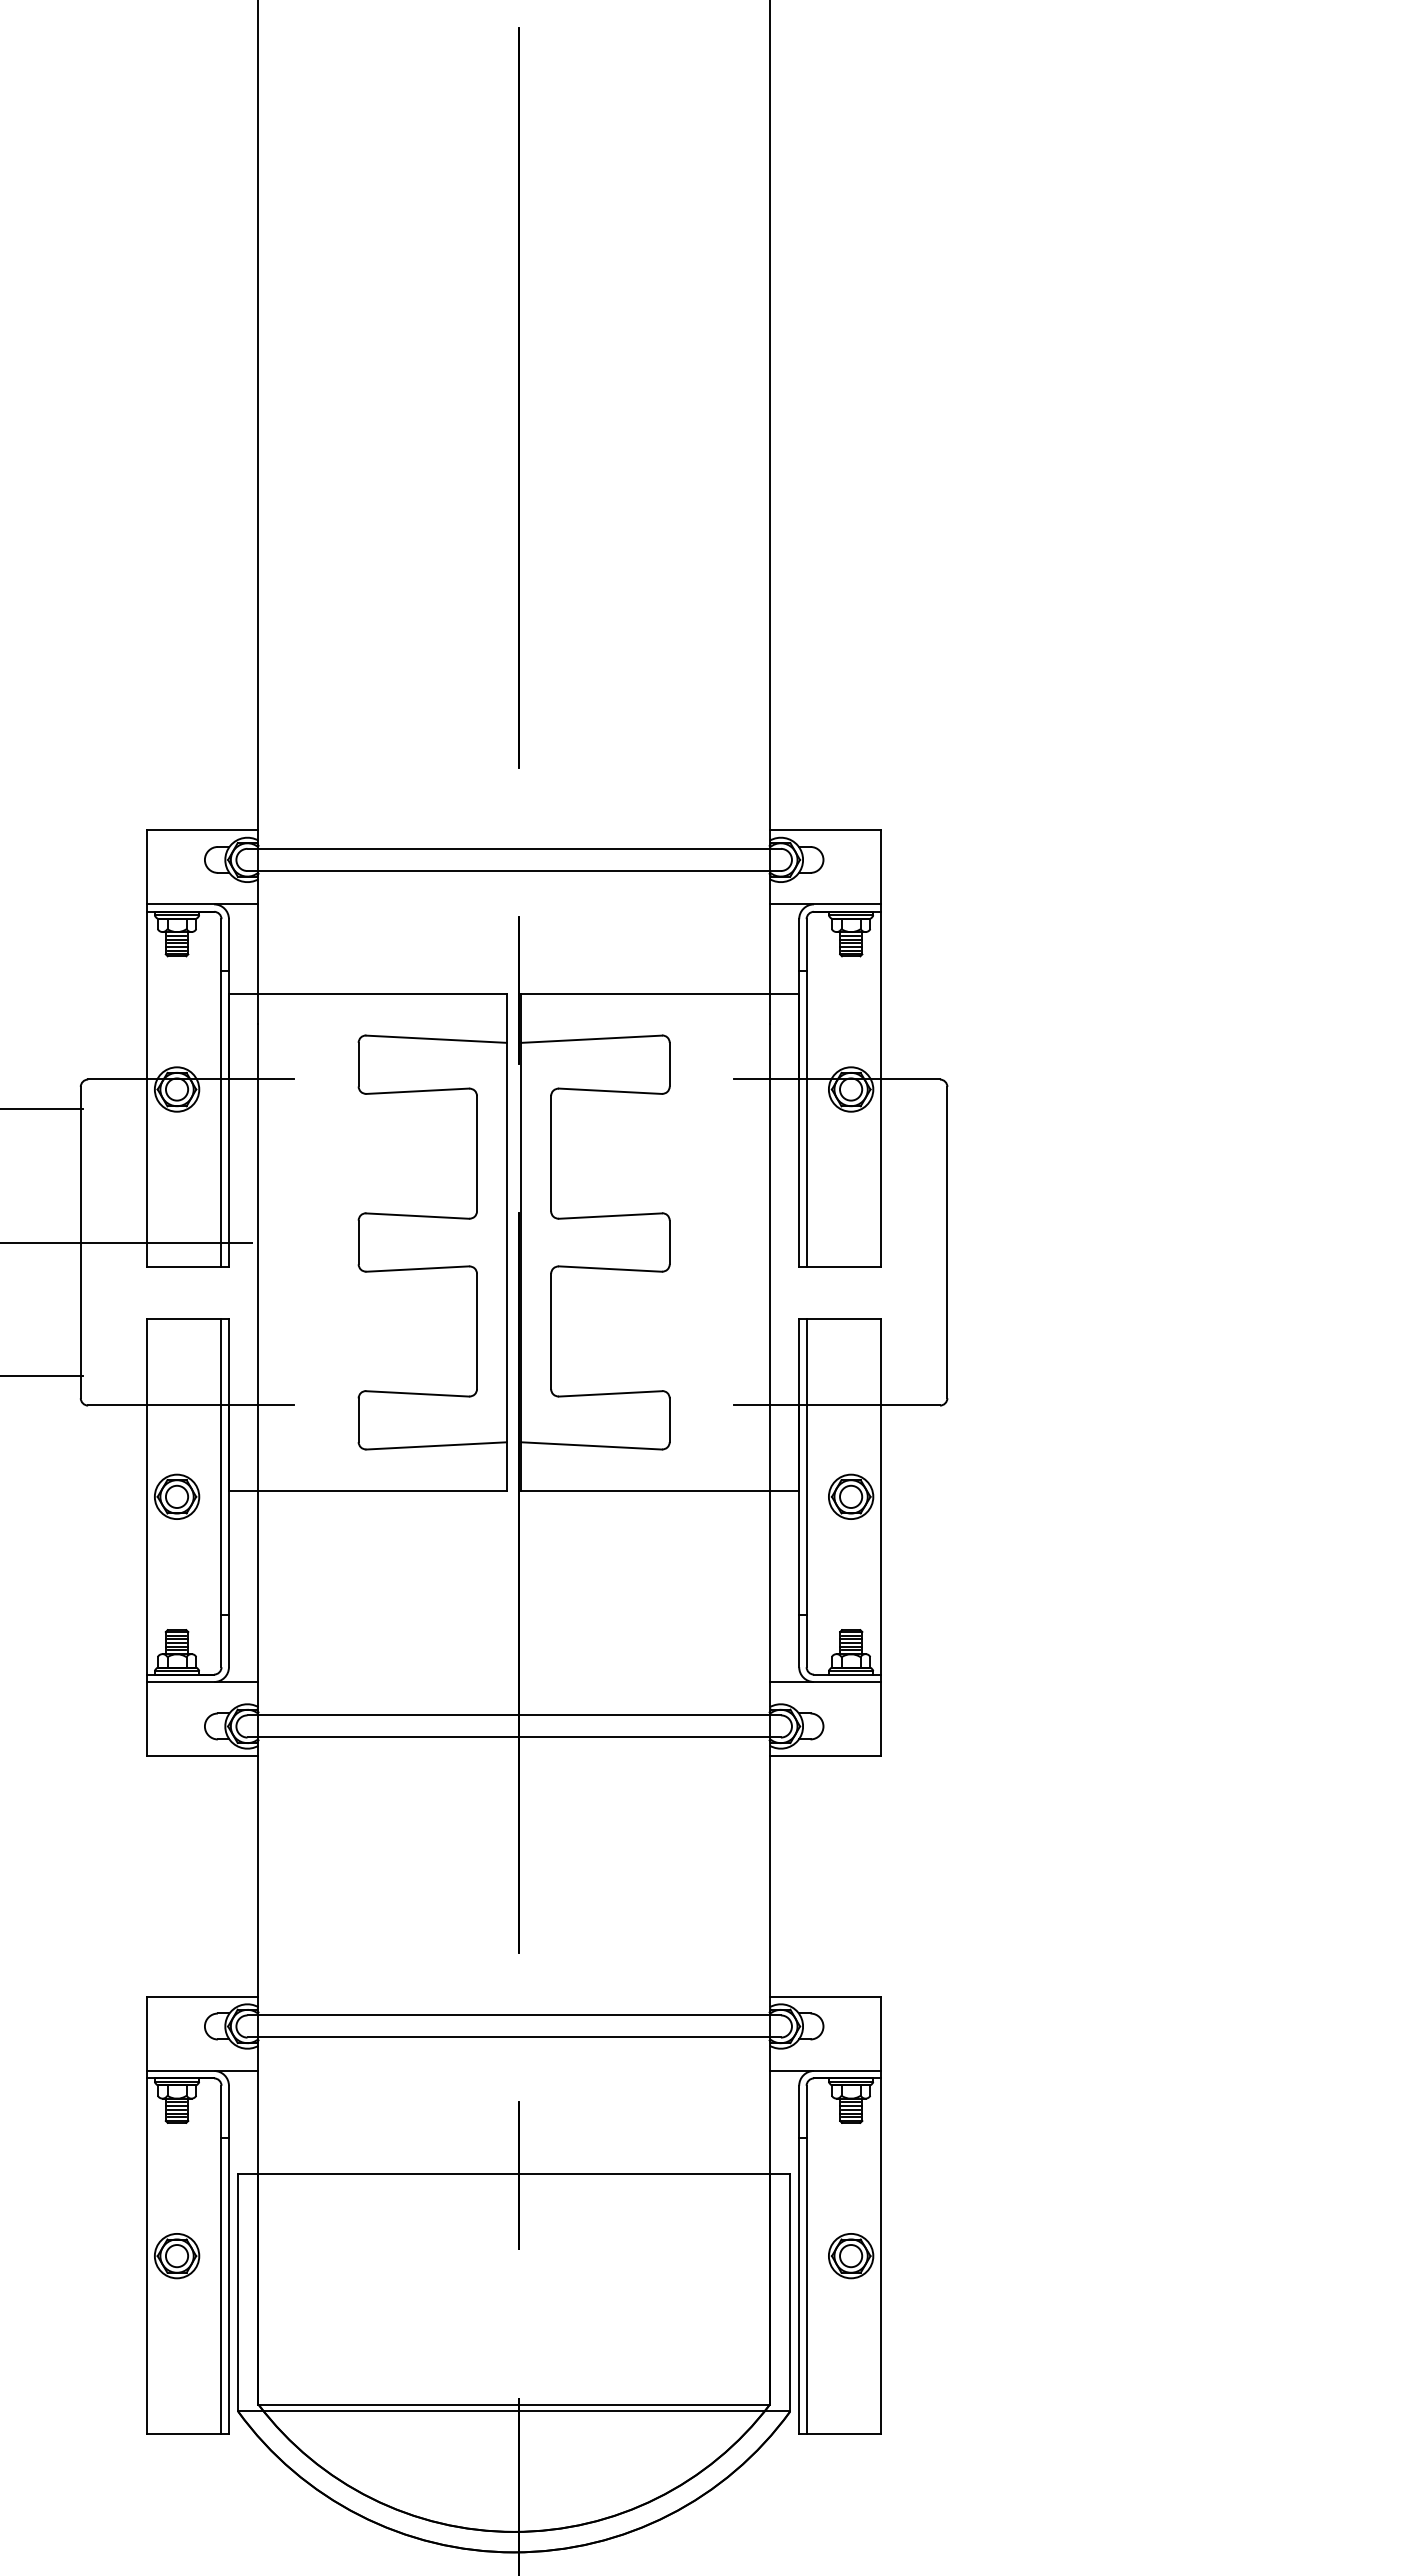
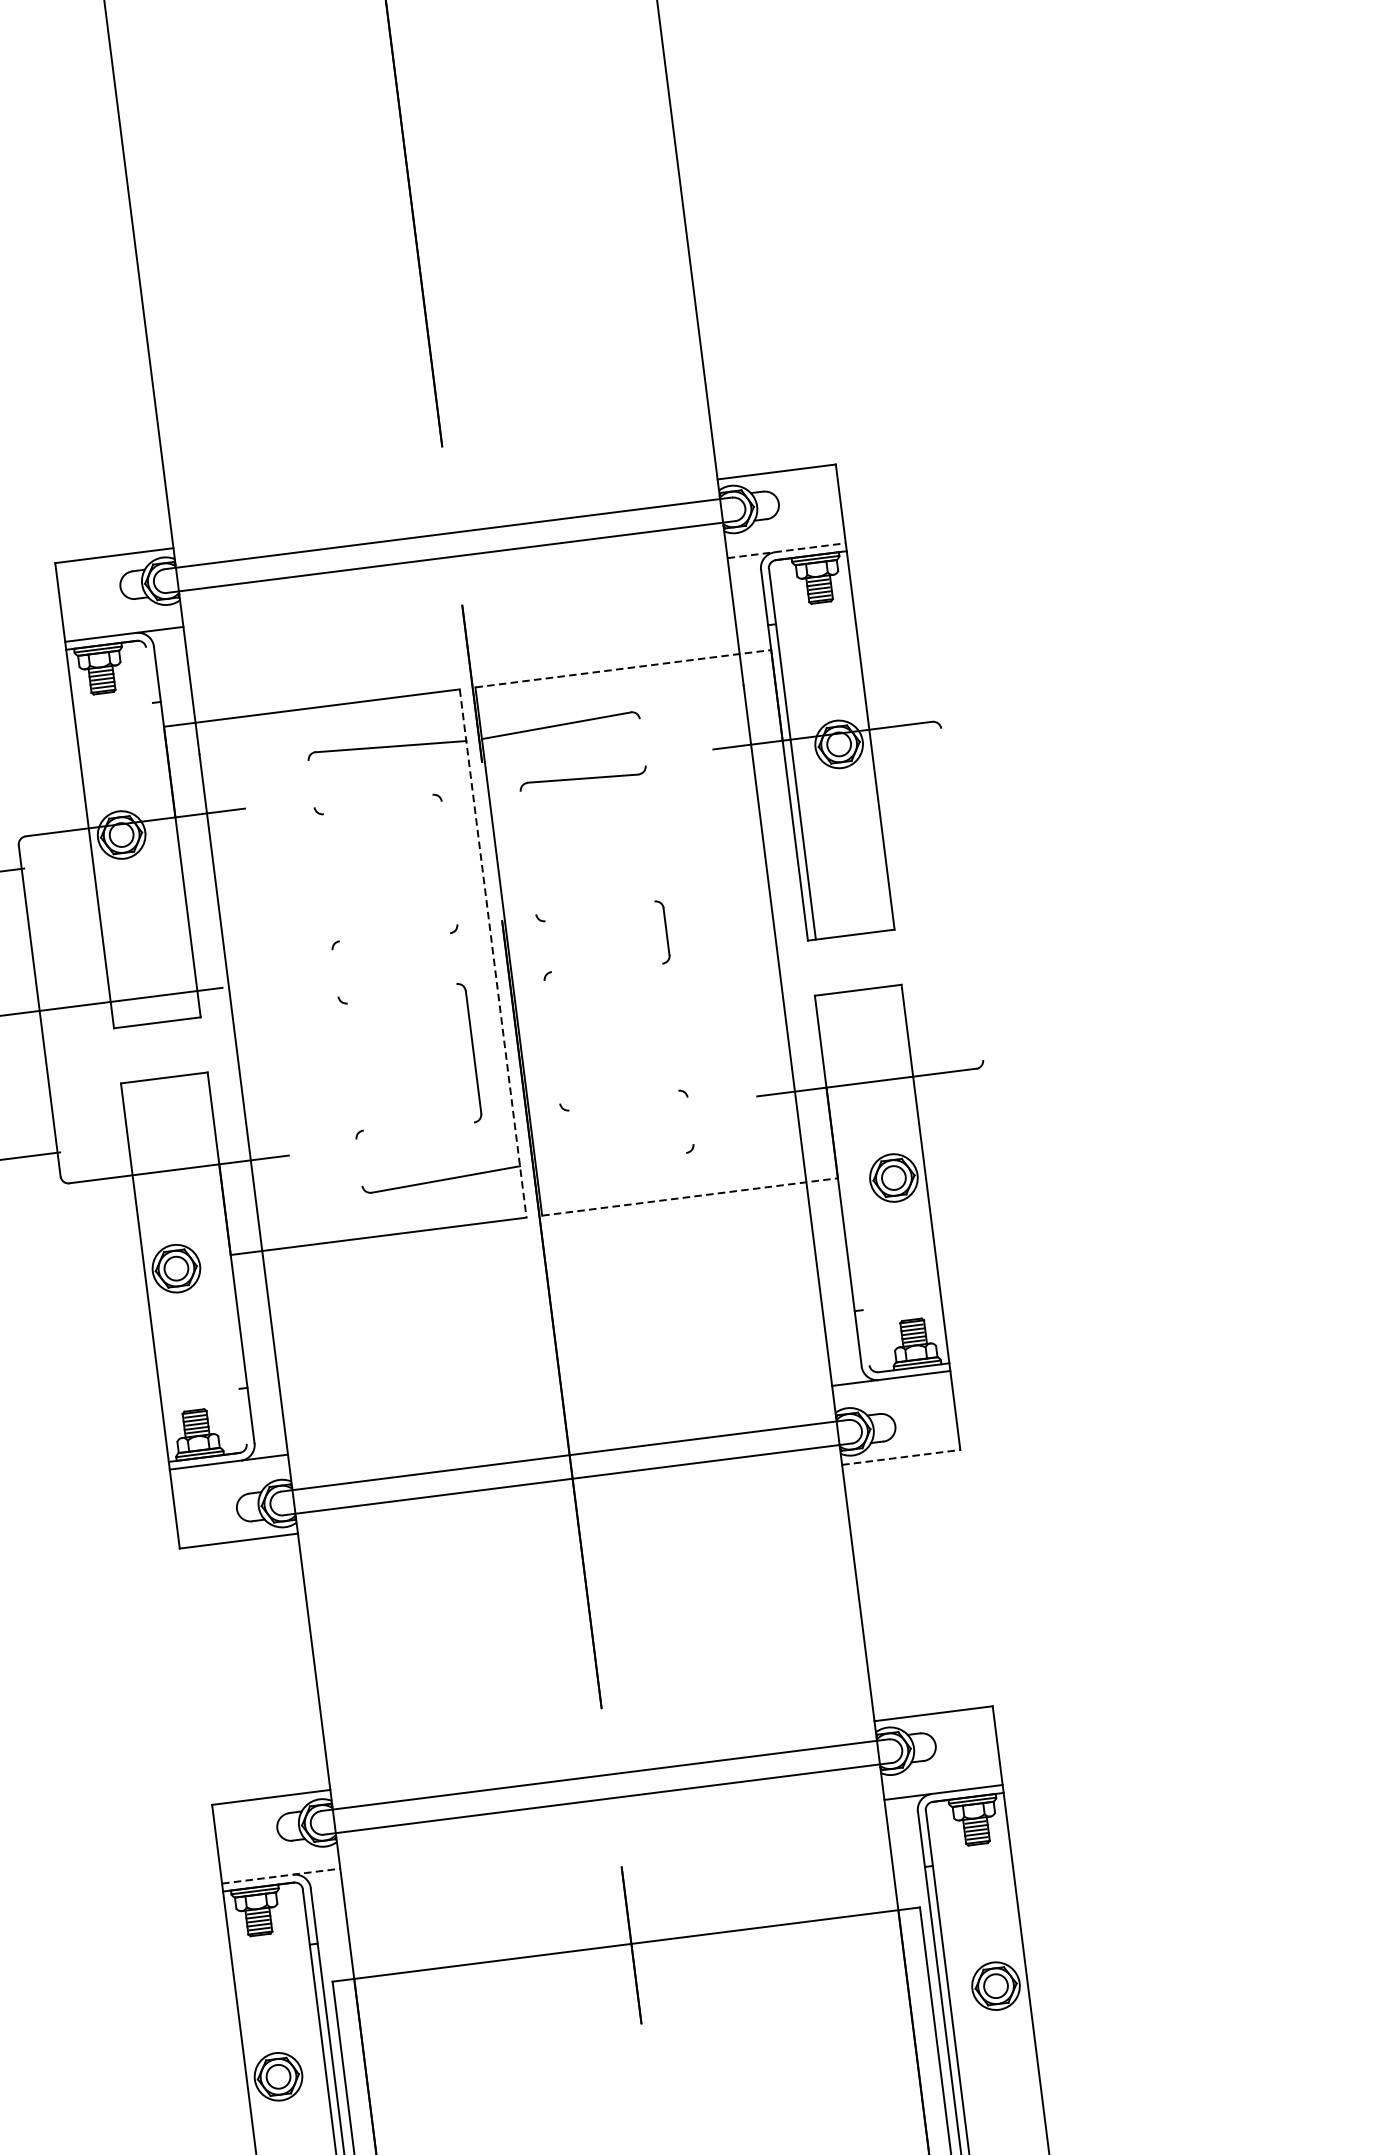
line: (825, 904) -> (787, 550), solid -> dashed
line: (660, 994) -> (623, 668), solid -> dashed
line: (358, 1064) -> (311, 784), removed
line: (669, 1064) -> (642, 742), removed
line: (417, 1090) -> (377, 803), removed
line: (221, 1093) -> (169, 833), removed
line: (477, 1153) -> (450, 862), removed
line: (551, 1153) -> (528, 852), removed
line: (417, 1215) -> (394, 936), removed
line: (610, 1215) -> (599, 910), removed
line: (358, 1242) -> (335, 973), removed
line: (506, 1242) -> (492, 953), solid -> dashed
line: (947, 1242) -> (962, 894), removed
line: (417, 1268) -> (401, 993), removed
line: (610, 1268) -> (607, 967), removed
line: (551, 1331) -> (552, 1042), removed
line: (417, 1393) -> (418, 1126), removed
line: (610, 1393) -> (623, 1100), removed
line: (358, 1420) -> (359, 1162), removed
line: (669, 1420) -> (690, 1121), removed
line: (591, 1445) -> (610, 1158), removed
line: (660, 1490) -> (690, 1196), solid -> dashed
line: (221, 1493) -> (223, 1259), removed
line: (806, 1493) -> (845, 1180), removed
line: (825, 1756) -> (901, 1457), solid -> dashed
line: (202, 2070) -> (280, 1875), solid -> dashed

